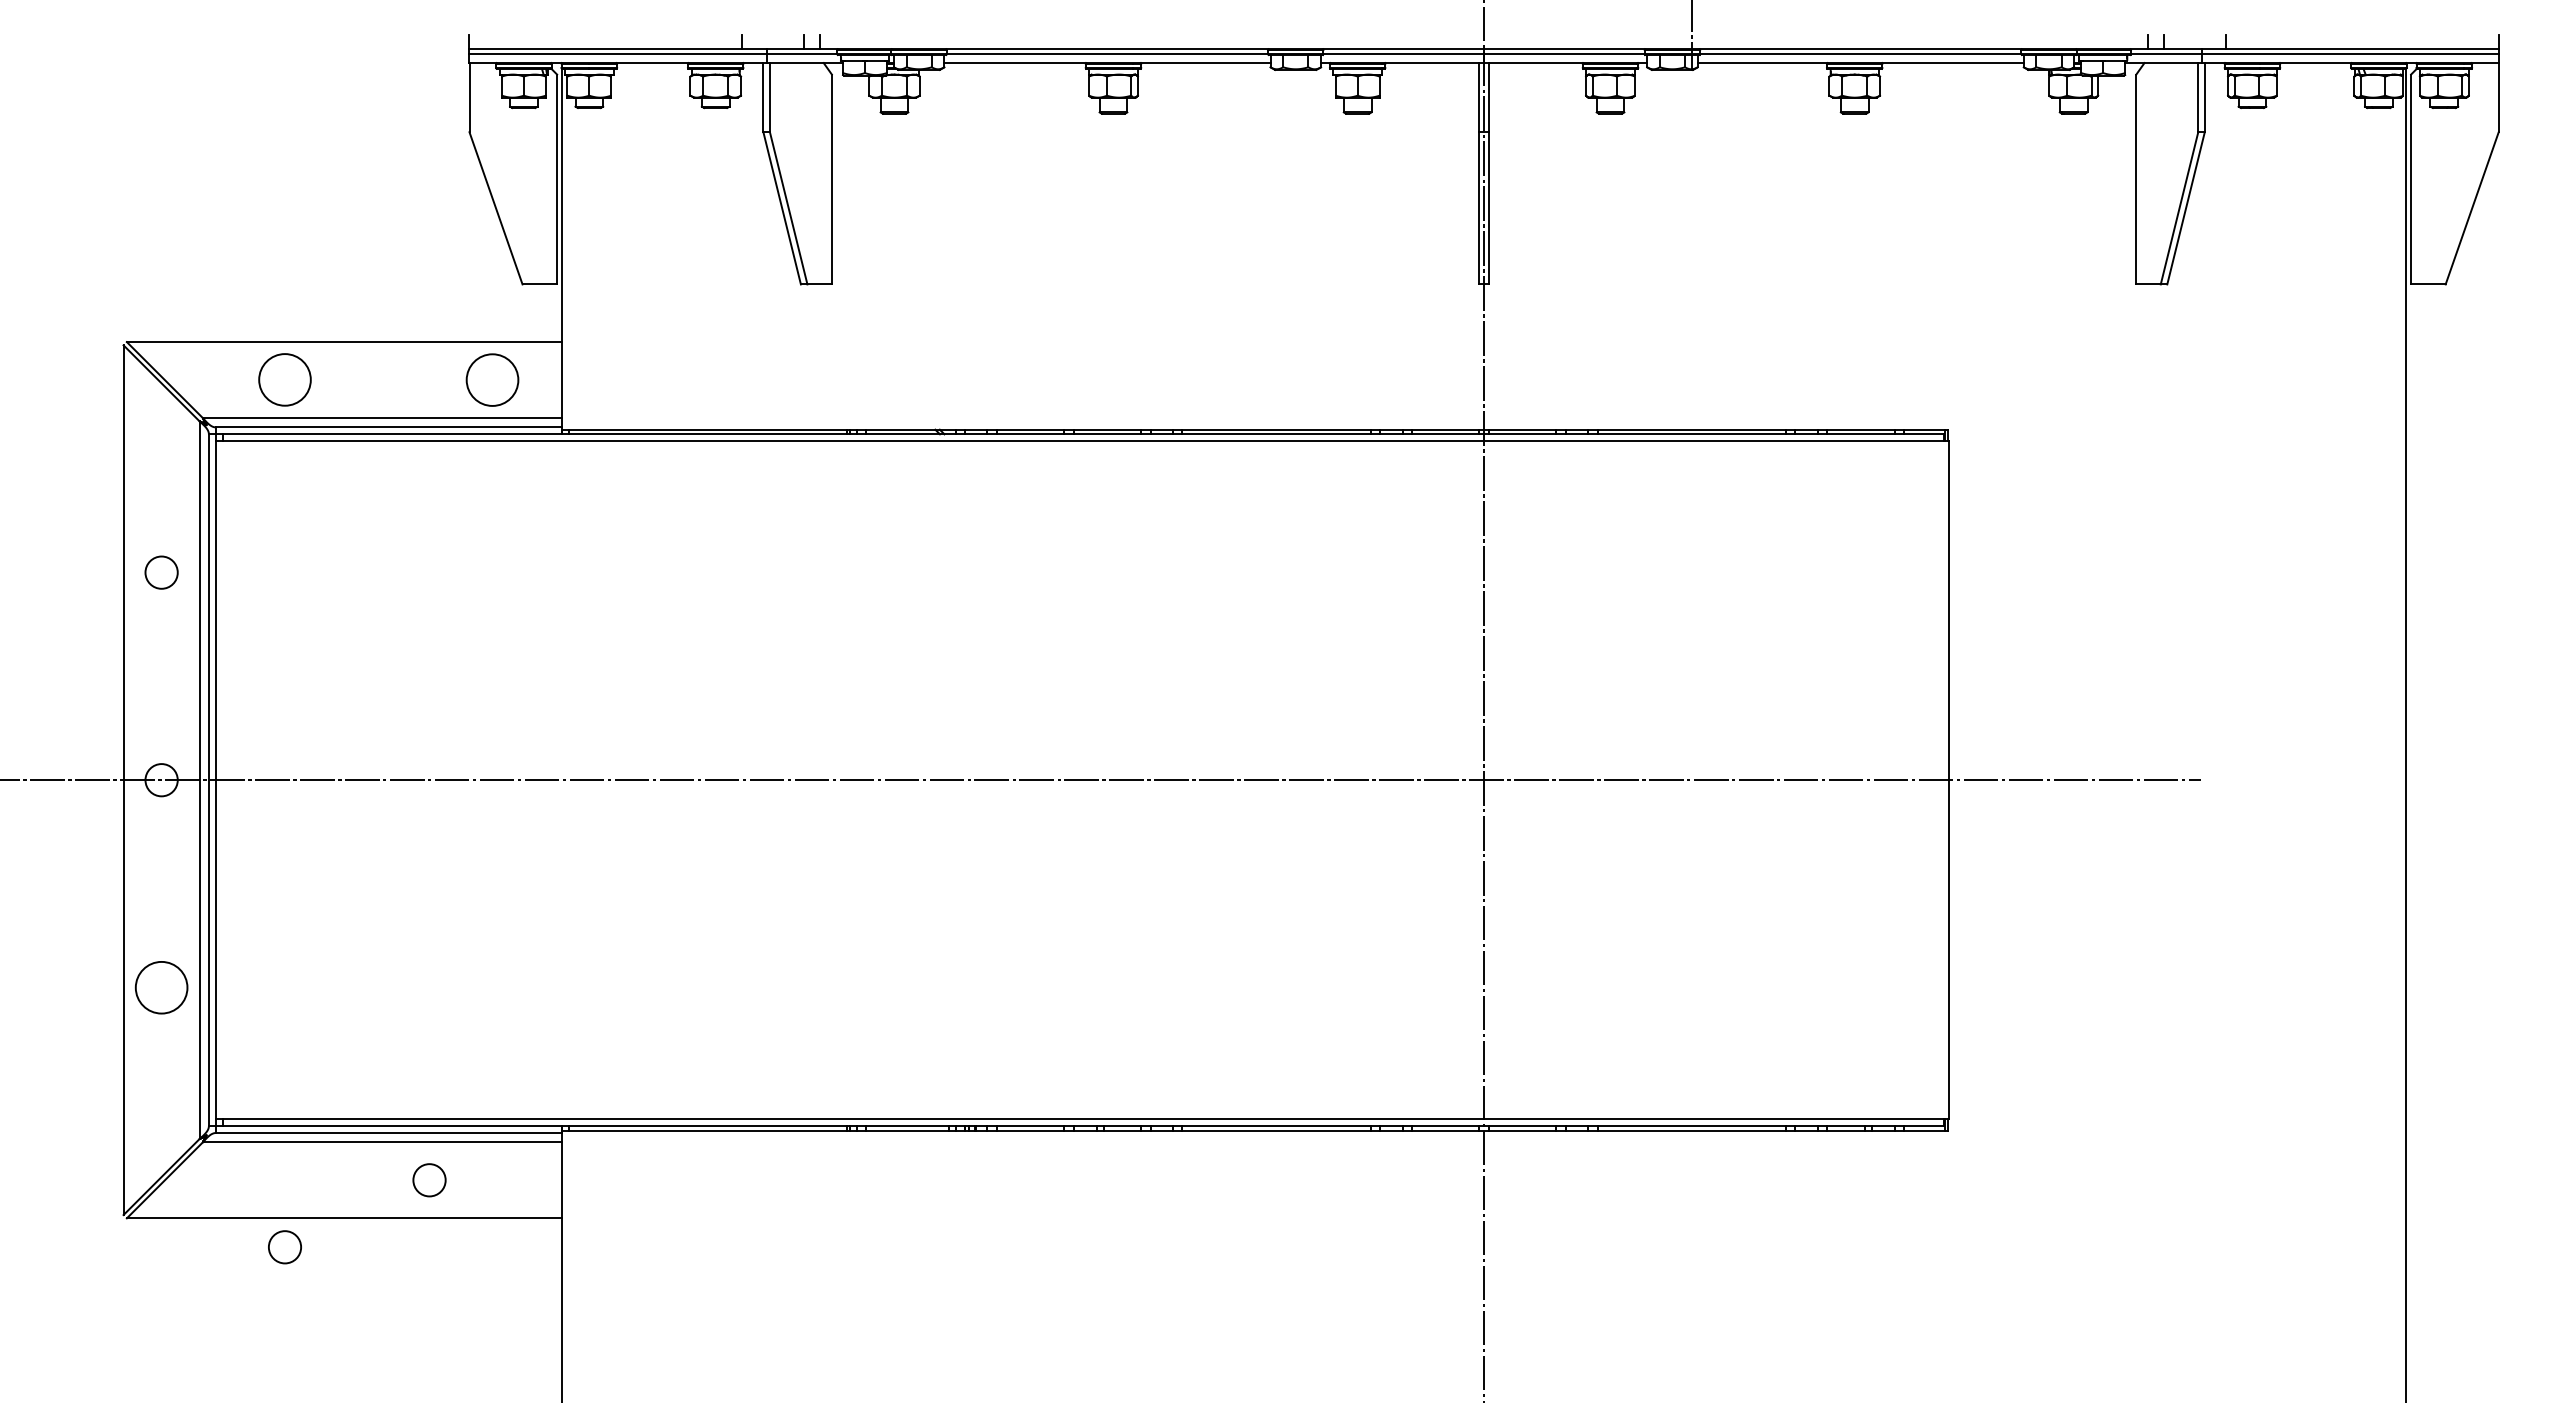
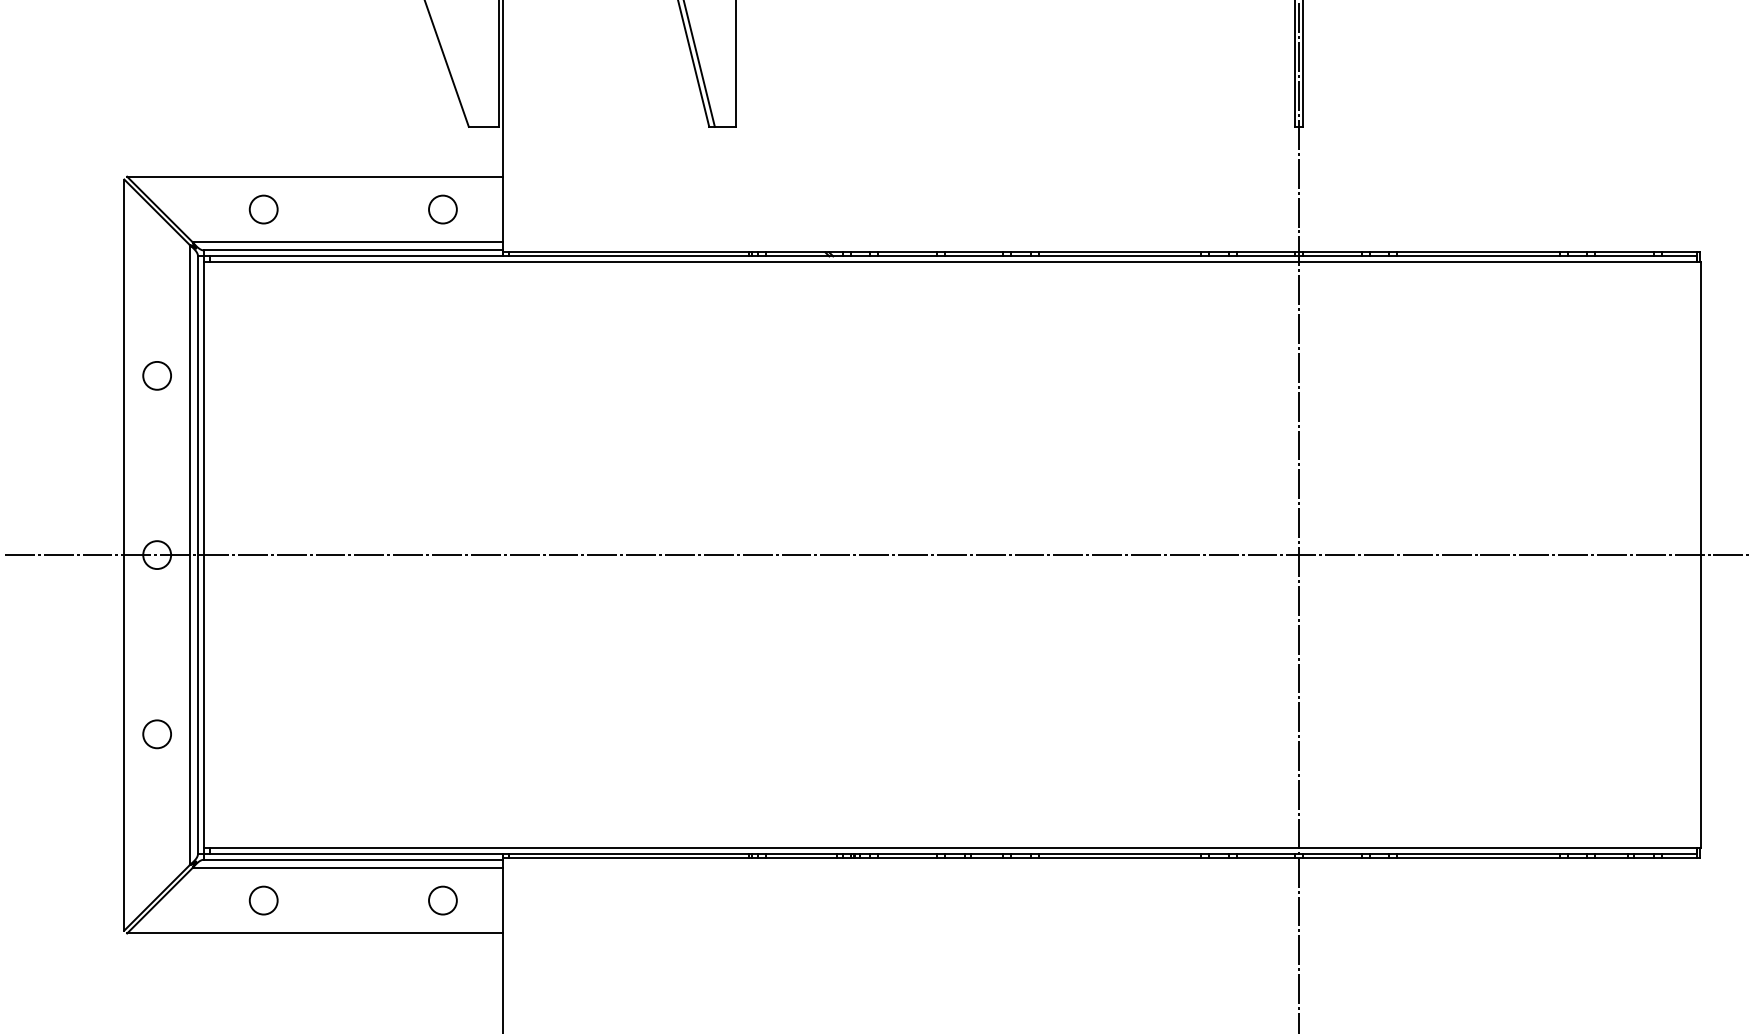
circle: (492, 379) -> (442, 209), size x0.62
circle: (284, 380) -> (263, 209), size x0.62
circle: (161, 987) -> (157, 734), size x0.62
circle: (429, 1180) -> (442, 900), moved
circle: (284, 1247) -> (263, 900), moved

